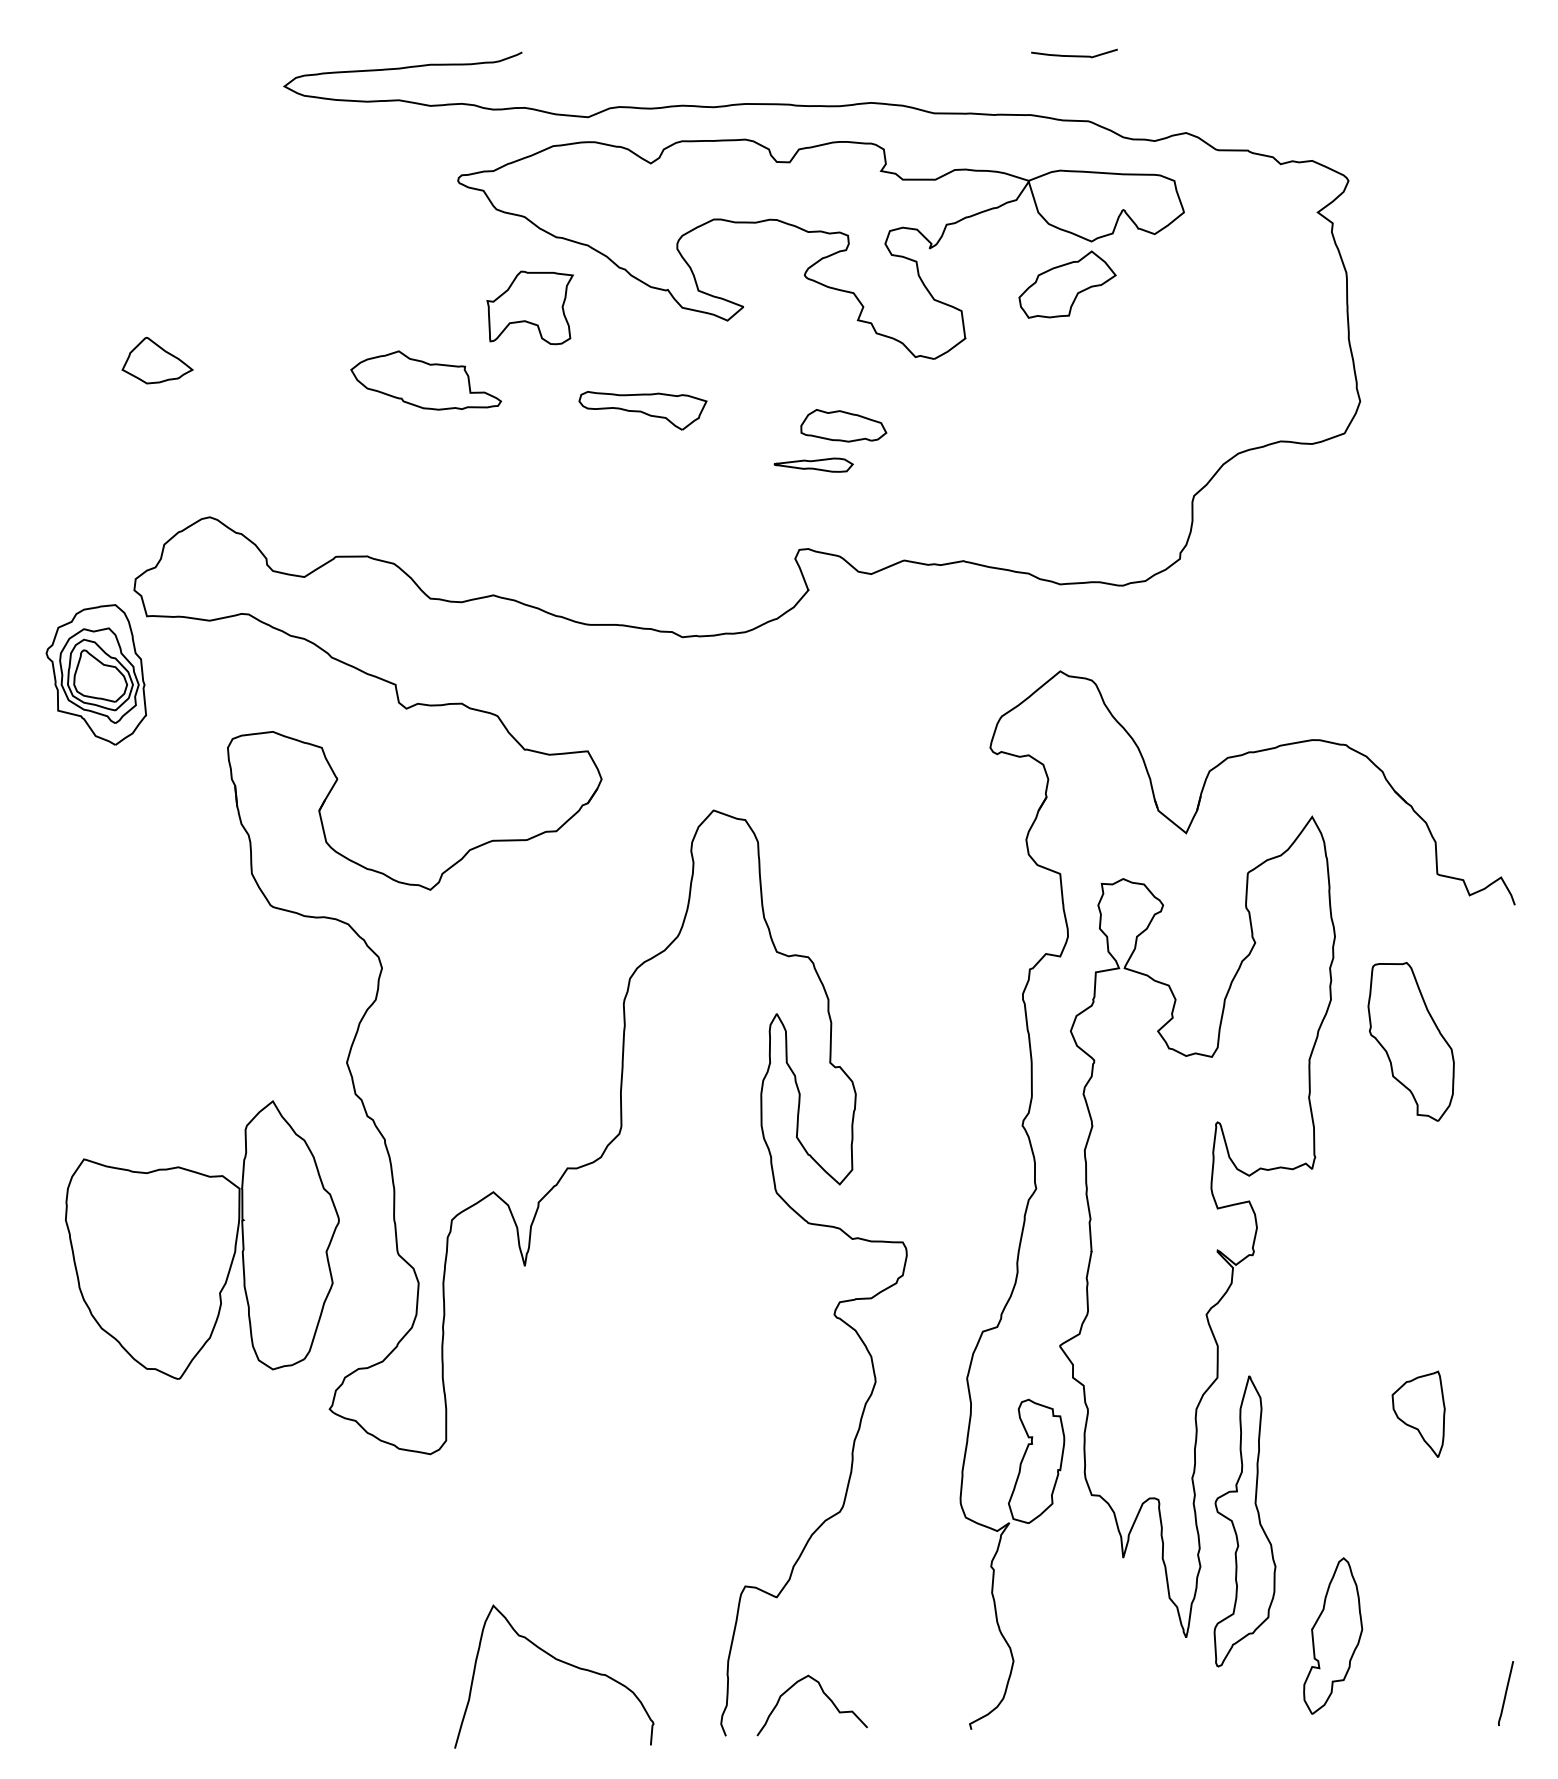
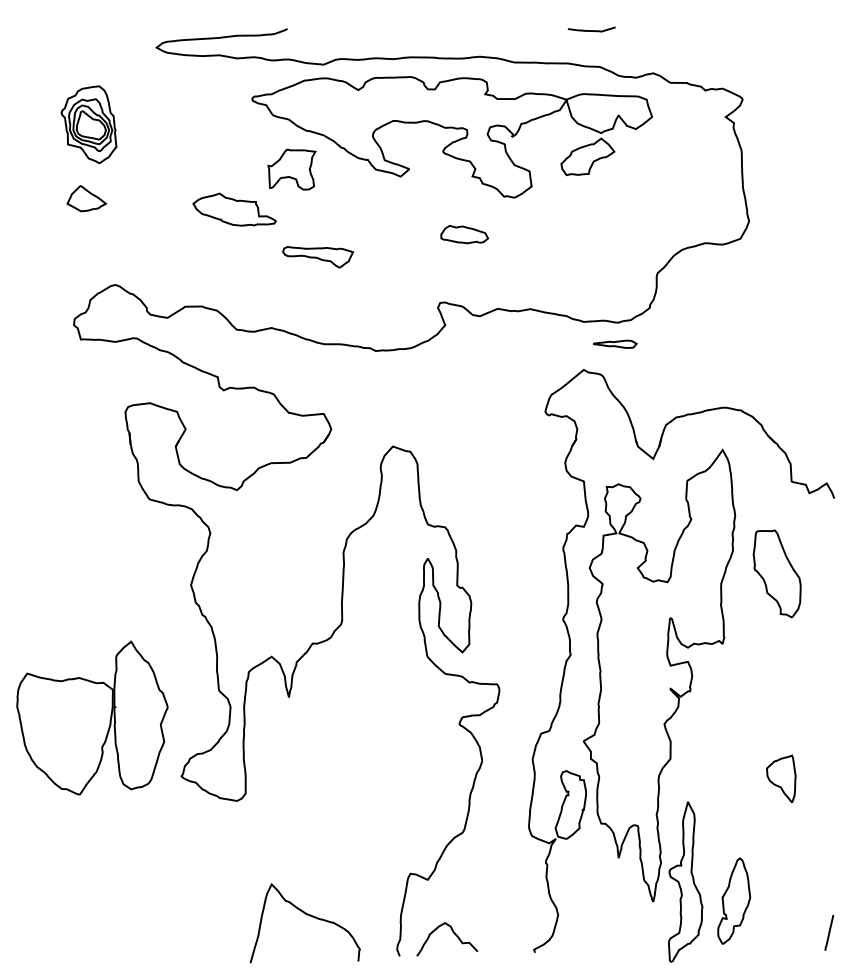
part: (643, 411) -> (318, 257), moved
part: (814, 463) -> (615, 343), moved
part: (95, 674) -> (88, 124), moved
part: (202, 1239) -> (92, 717), moved
part: (1244, 1520) -> (685, 881), moved

